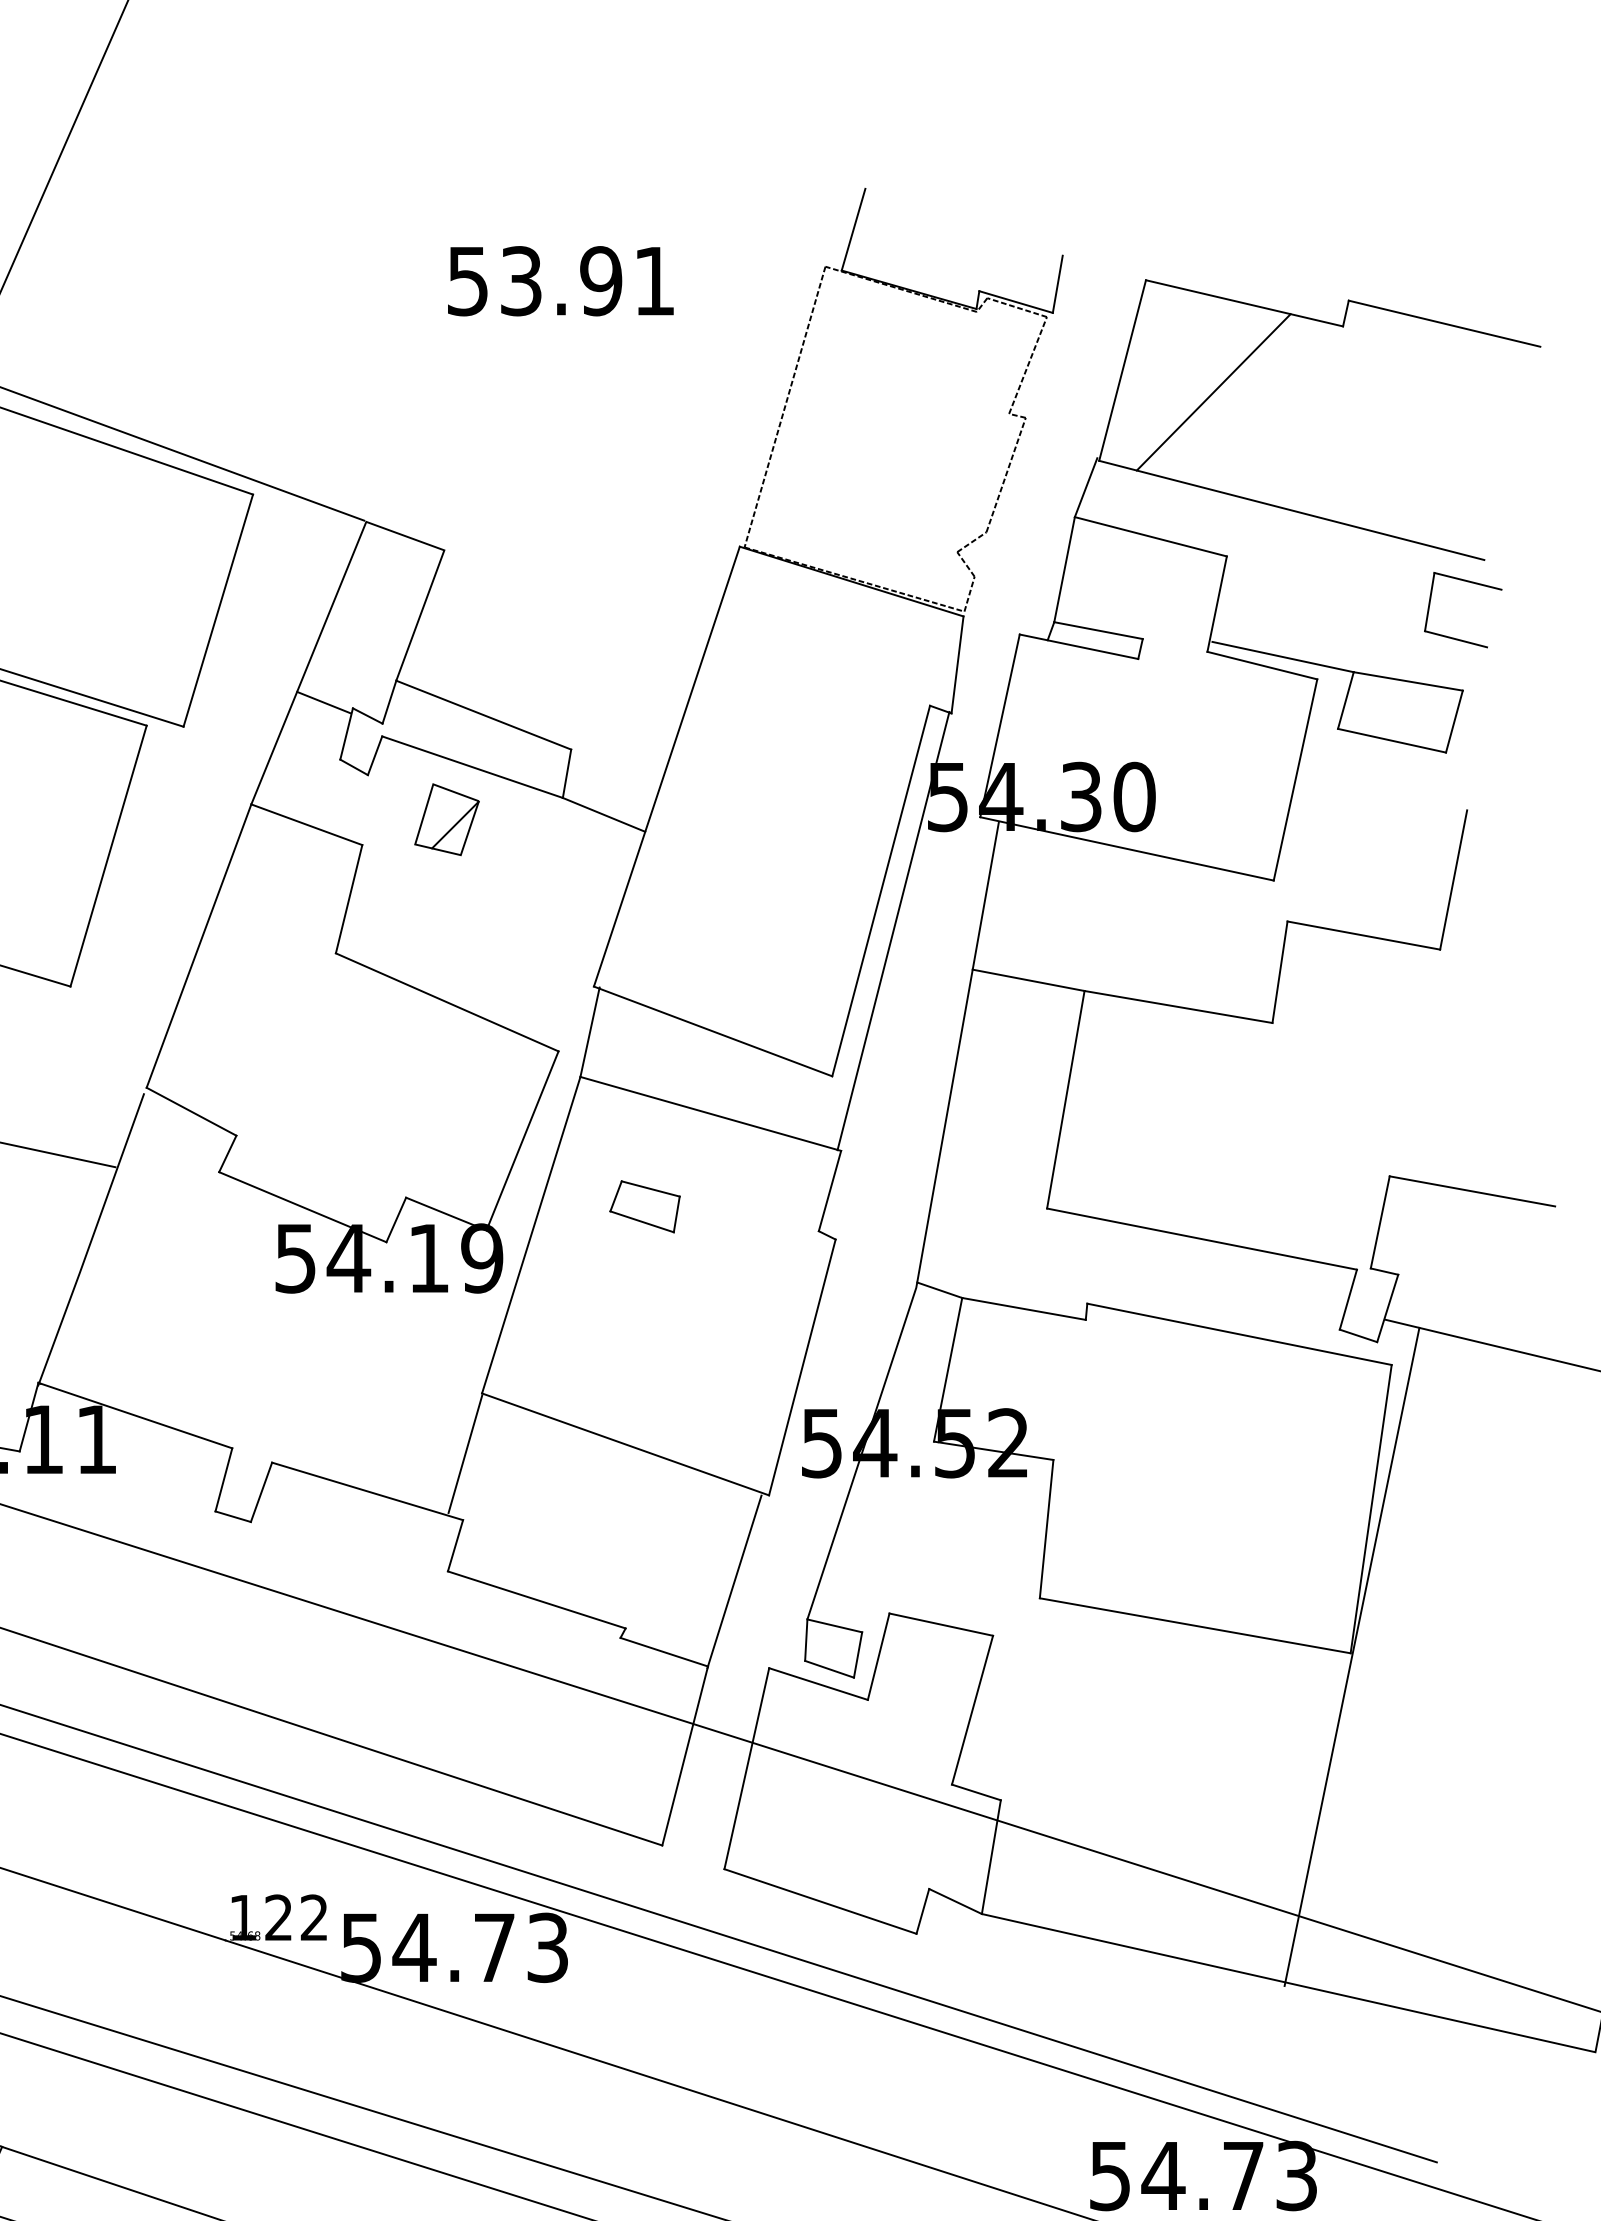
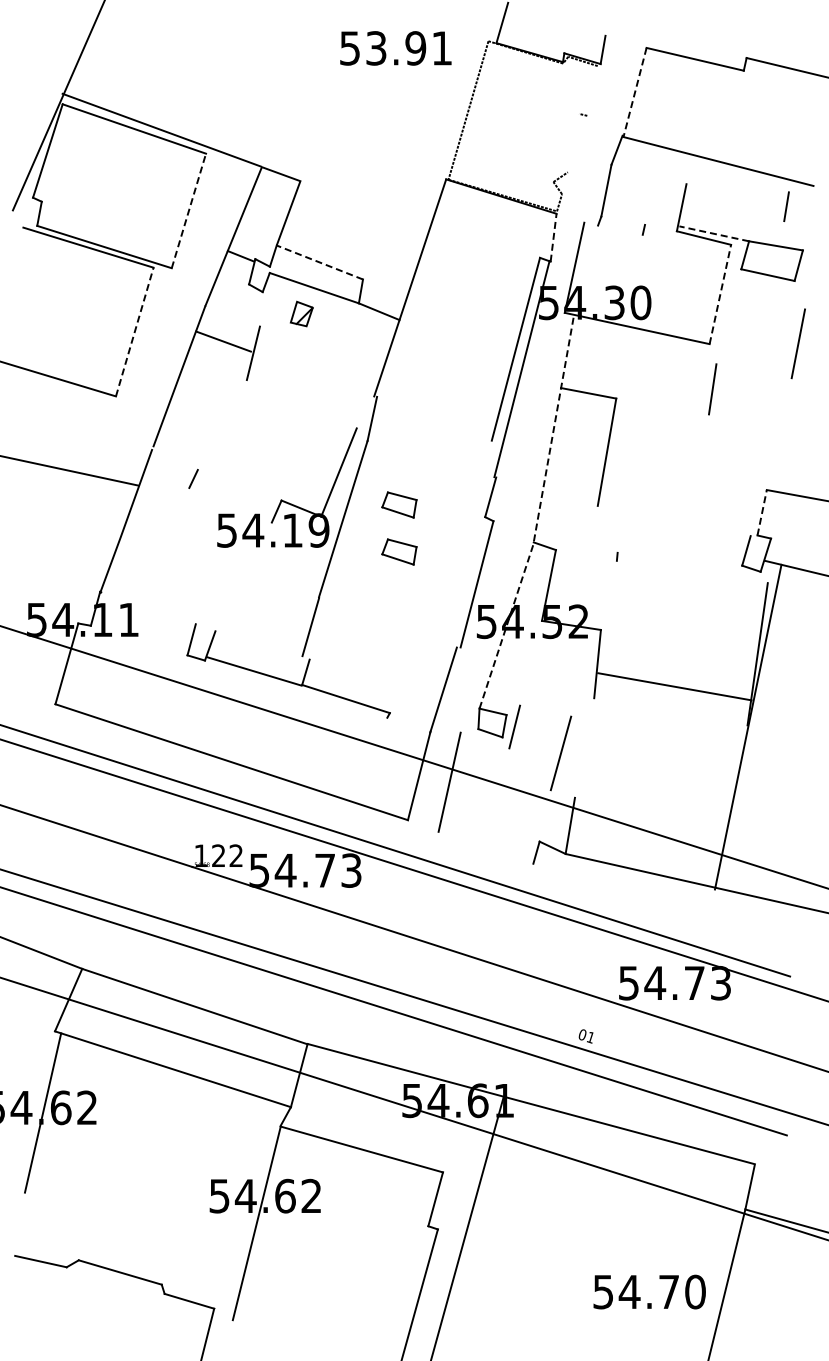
text: (560, 281) -> (395, 48), moved
line: (1028, 364) -> (588, 89), removed
line: (1121, 370) -> (634, 92), solid -> dashed
line: (1212, 390) -> (679, 102), removed
line: (1005, 473) -> (577, 143), removed
line: (1149, 536) -> (648, 174), removed
line: (1466, 581) -> (804, 196), removed
line: (217, 609) -> (188, 210), solid -> dashed
line: (1099, 630) -> (623, 220), removed
line: (1455, 640) -> (799, 225), removed
line: (1078, 646) -> (613, 228), removed
line: (1283, 656) -> (714, 233), solid -> dashed
line: (957, 664) -> (553, 237), solid -> dashed
line: (483, 715) -> (319, 262), solid -> dashed
line: (1295, 779) -> (720, 294), solid -> dashed
part: (446, 818) -> (301, 313), size x0.7
line: (306, 824) -> (223, 341), moved
line: (108, 854) -> (134, 331), solid -> dashed
line: (1362, 936) -> (753, 371), removed
line: (446, 1002) -> (301, 404), removed
line: (1178, 1007) -> (662, 406), removed
line: (712, 1031) -> (432, 418), removed
line: (191, 1110) -> (175, 457), removed
line: (710, 1114) -> (431, 459), removed
line: (302, 1205) -> (230, 504), removed
line: (1380, 1221) -> (762, 512), solid -> dashed
line: (926, 1227) -> (538, 515), solid -> dashed
line: (1200, 1238) -> (673, 520), removed
part: (645, 1300) -> (399, 551), added
line: (1022, 1309) -> (585, 555), removed
line: (1239, 1333) -> (692, 567), removed
line: (134, 1414) -> (147, 607), removed
line: (624, 1444) -> (389, 622), removed
line: (367, 1491) -> (254, 671), moved
line: (941, 1623) -> (545, 710), removed
line: (1194, 1625) -> (674, 686), moved
line: (663, 1651) -> (408, 724), removed
line: (817, 1683) -> (484, 740), removed
line: (975, 1791) -> (562, 793), removed
line: (819, 1900) -> (485, 847), removed

